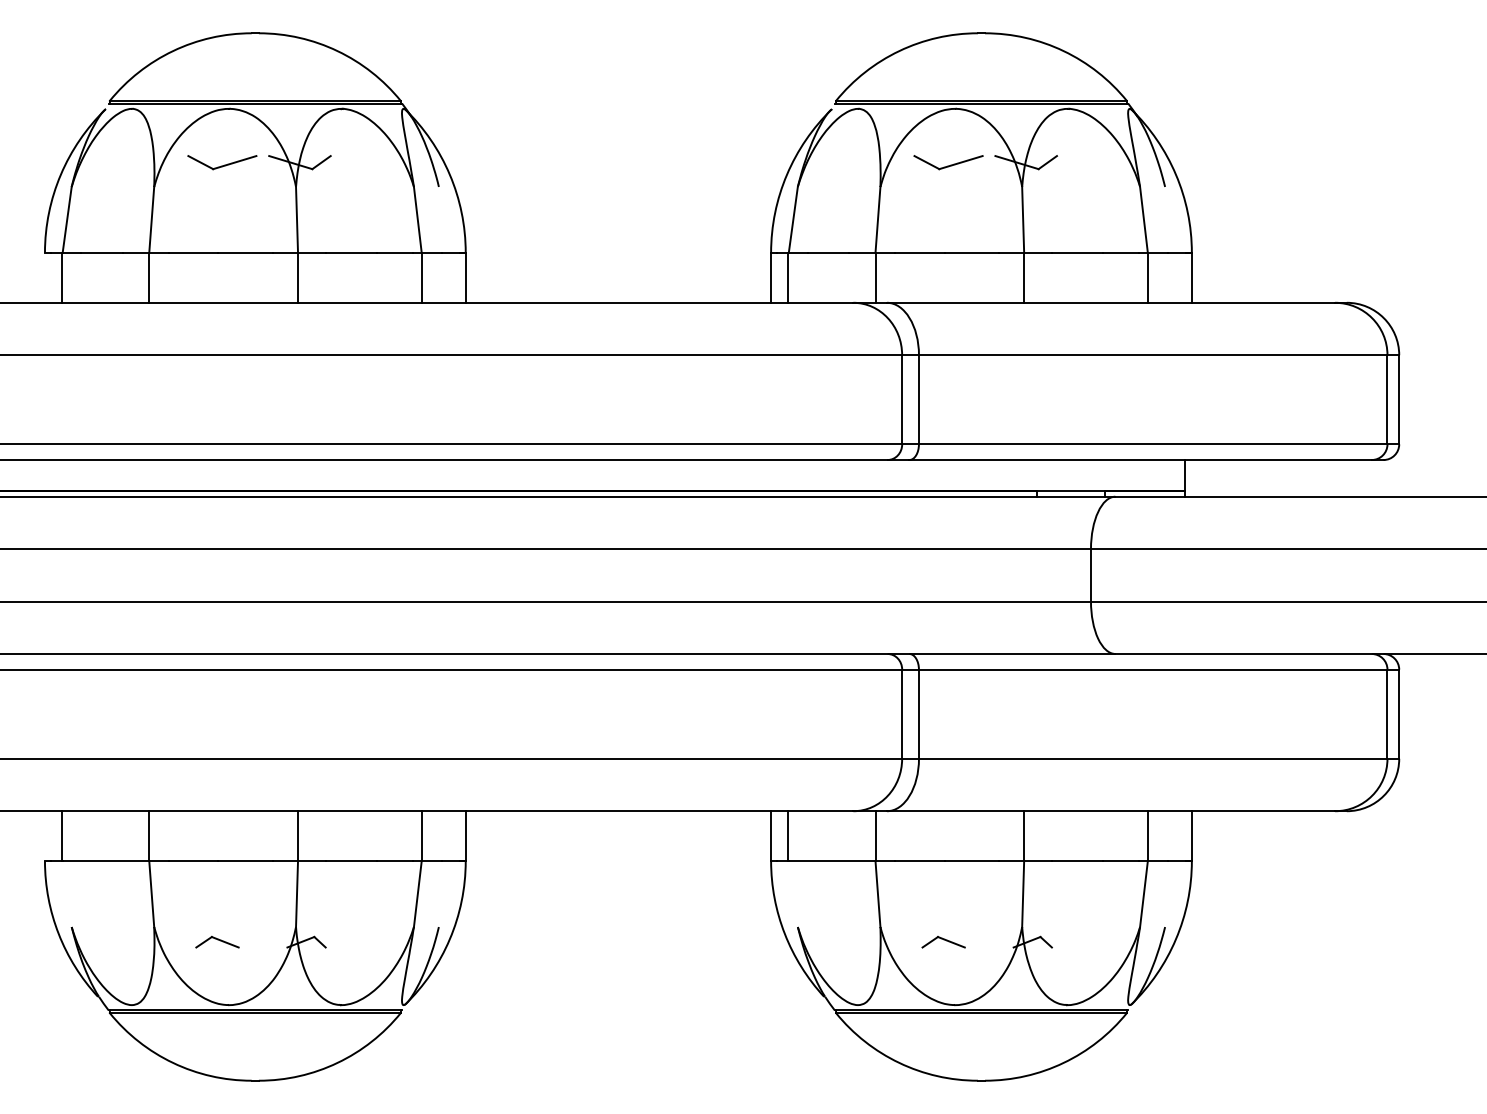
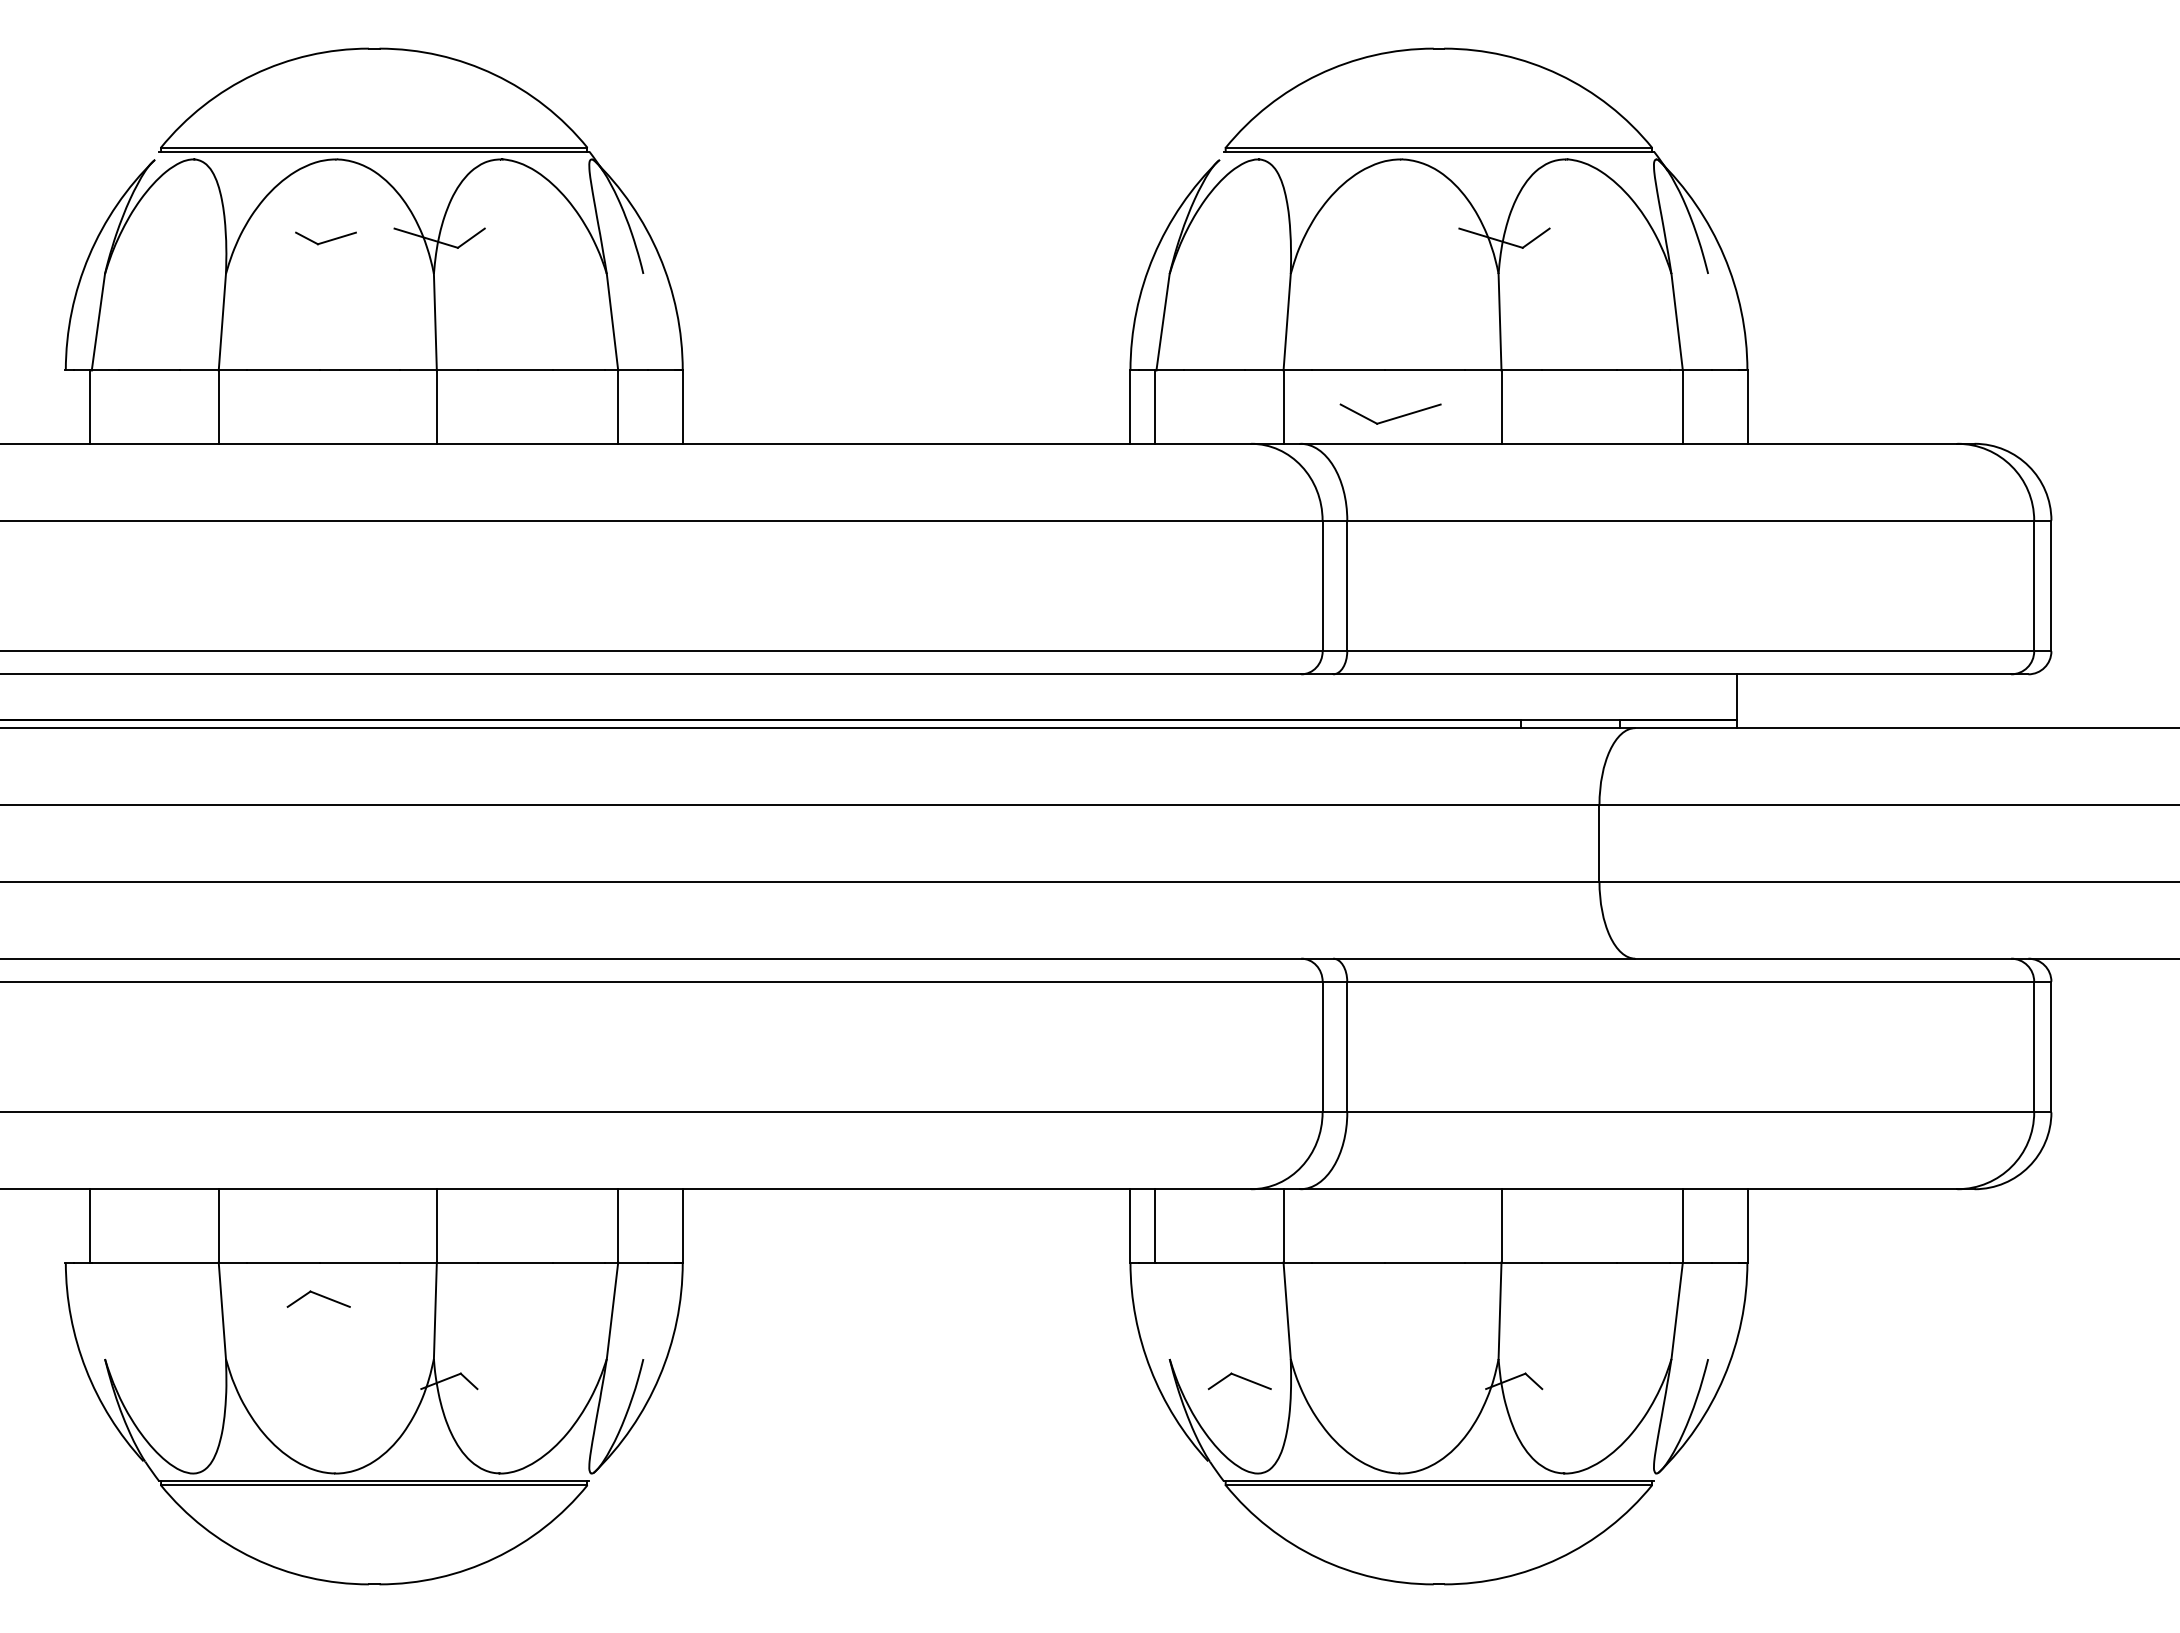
part: (222, 162) -> (326, 238), size x0.6
part: (948, 162) -> (1390, 414), moved
part: (217, 941) -> (318, 1298), moved
part: (943, 942) -> (1239, 1381), moved

